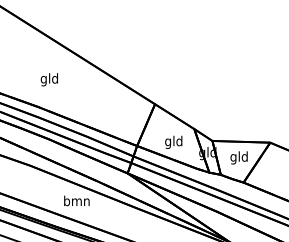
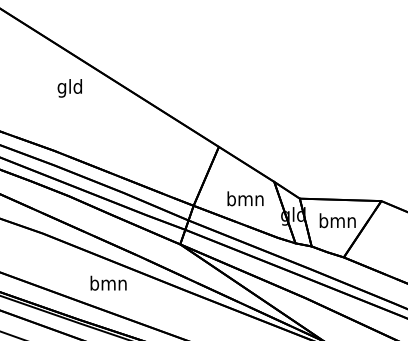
text: (48, 79) -> (68, 87), moved
text: (173, 141) -> (244, 199), gld -> bmn
text: (239, 157) -> (338, 221), gld -> bmn

